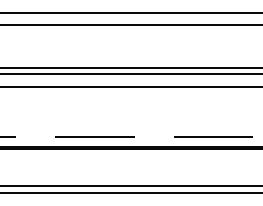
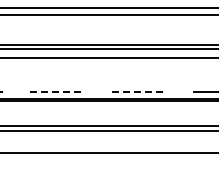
line: (95, 137) -> (57, 92), solid -> dashed
line: (215, 137) -> (139, 92), solid -> dashed

